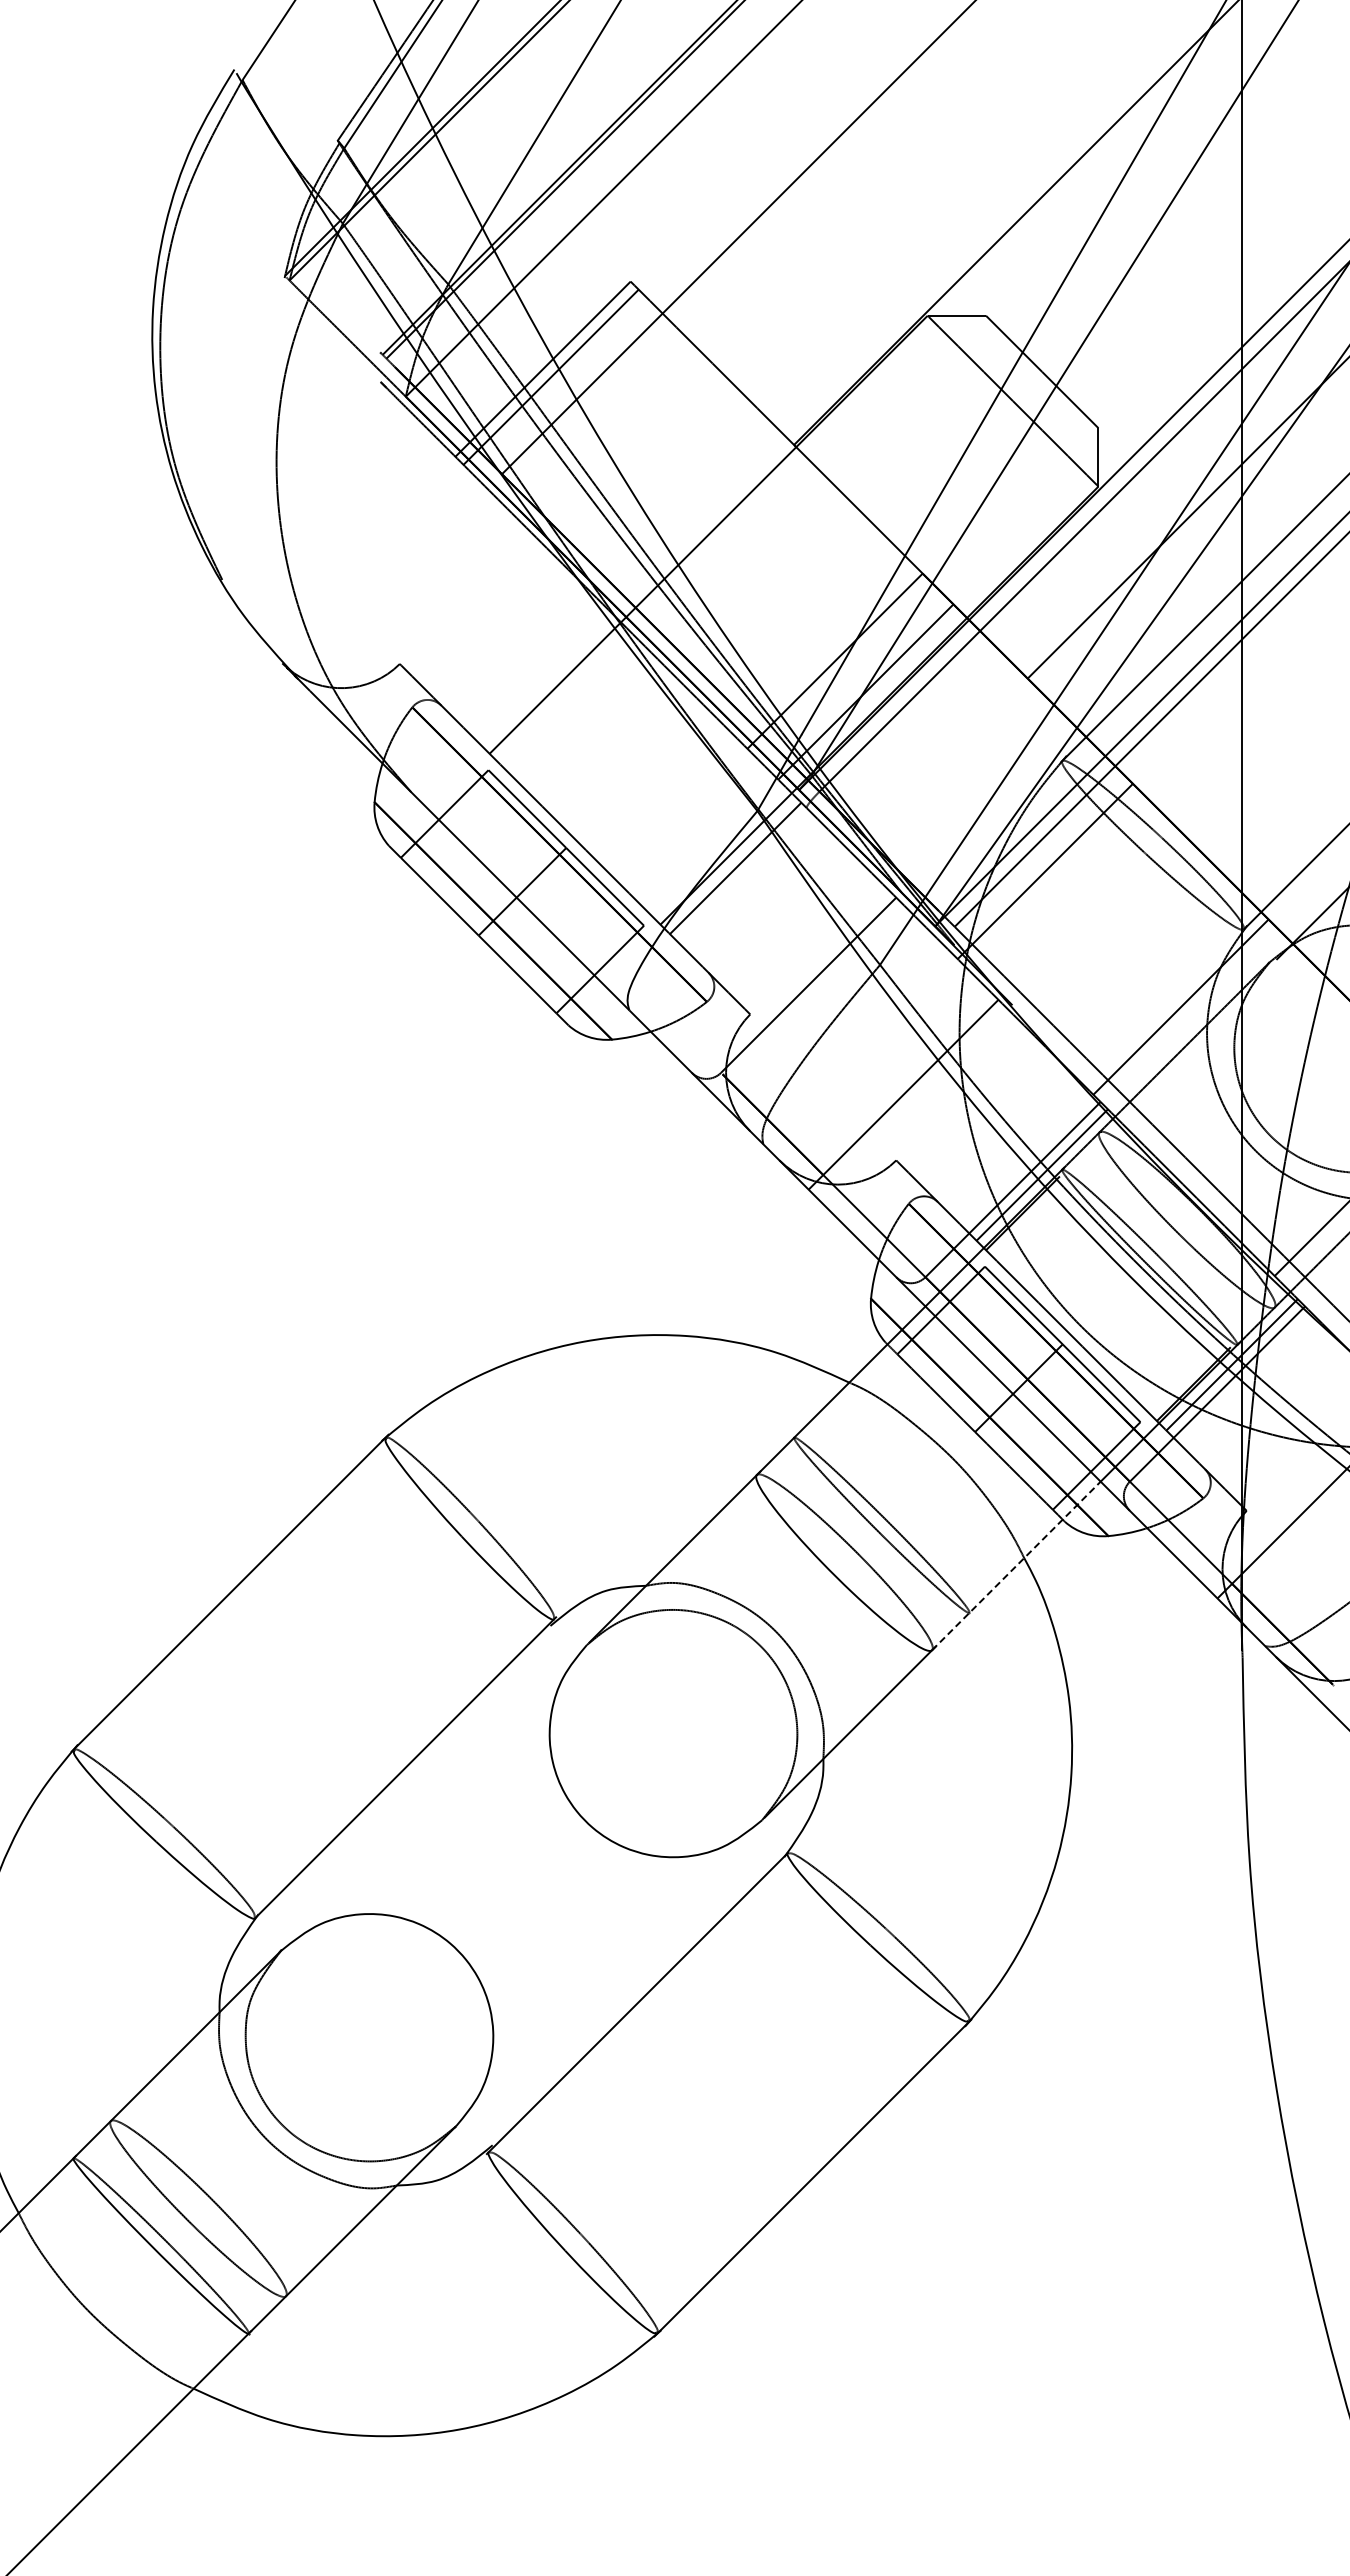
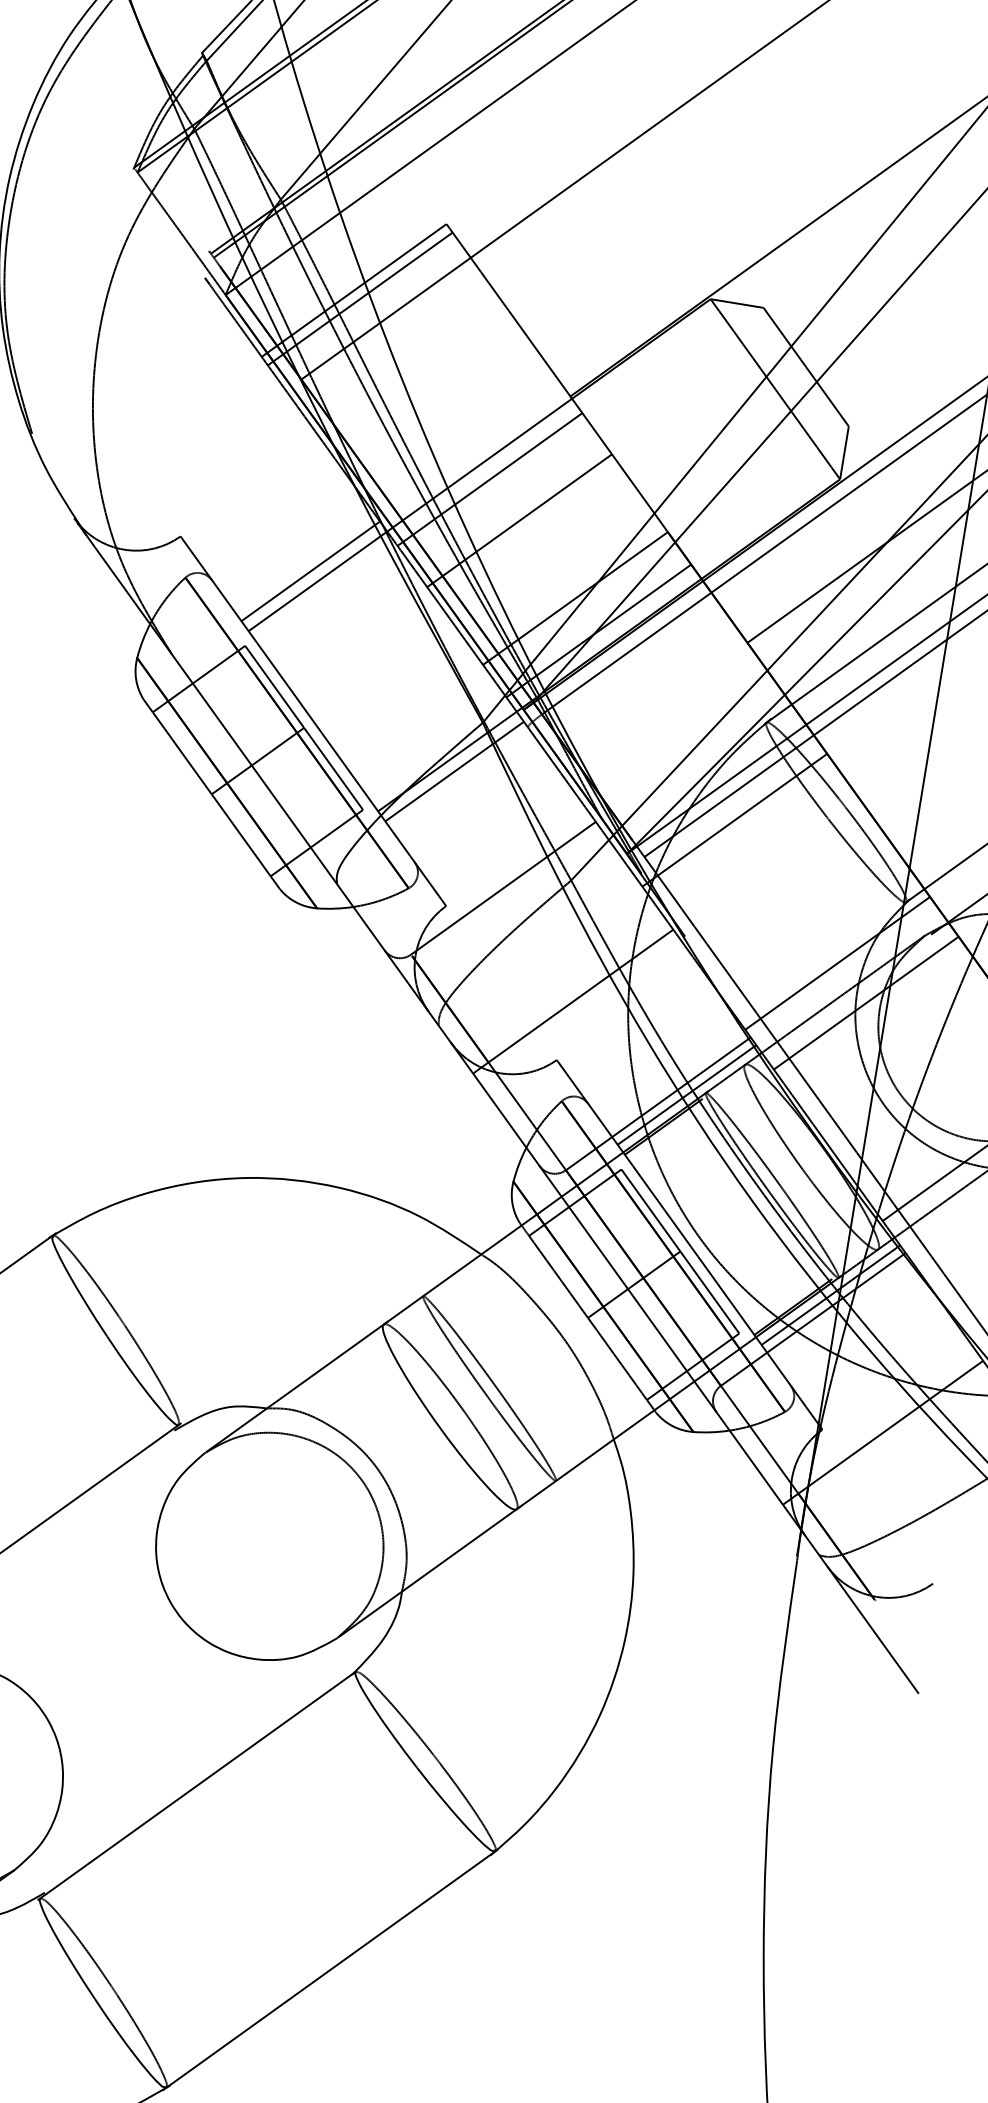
line: (721, 548) -> (489, 479), added
line: (760, 587) -> (518, 520), added
line: (545, 678) -> (310, 571), added
line: (1218, 1044) -> (866, 1002), added
line: (1016, 1565) -> (605, 1445), dashed -> solid

